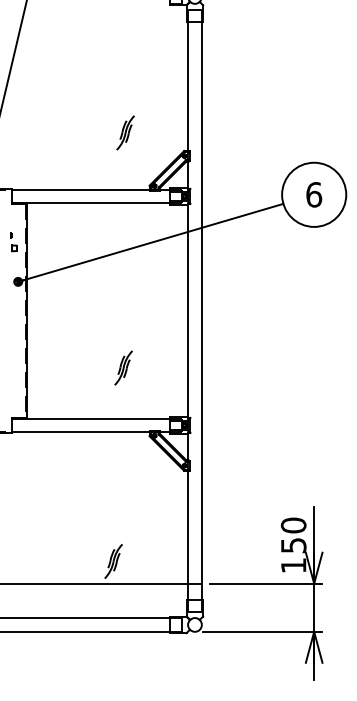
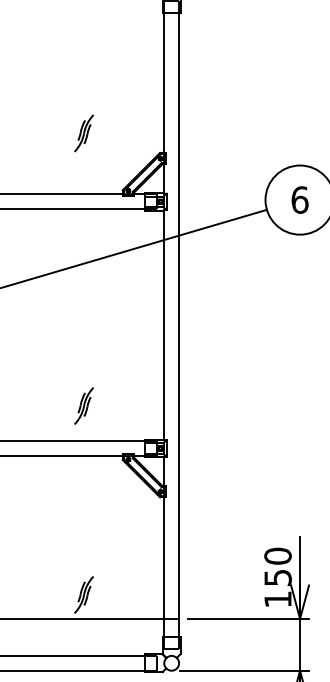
part: (125, 132) -> (83, 132), moved
part: (123, 367) -> (83, 405), moved

